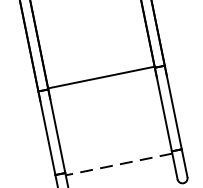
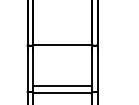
line: (115, 150) -> (62, 85), added
line: (118, 165) -> (62, 93), dashed -> solid

